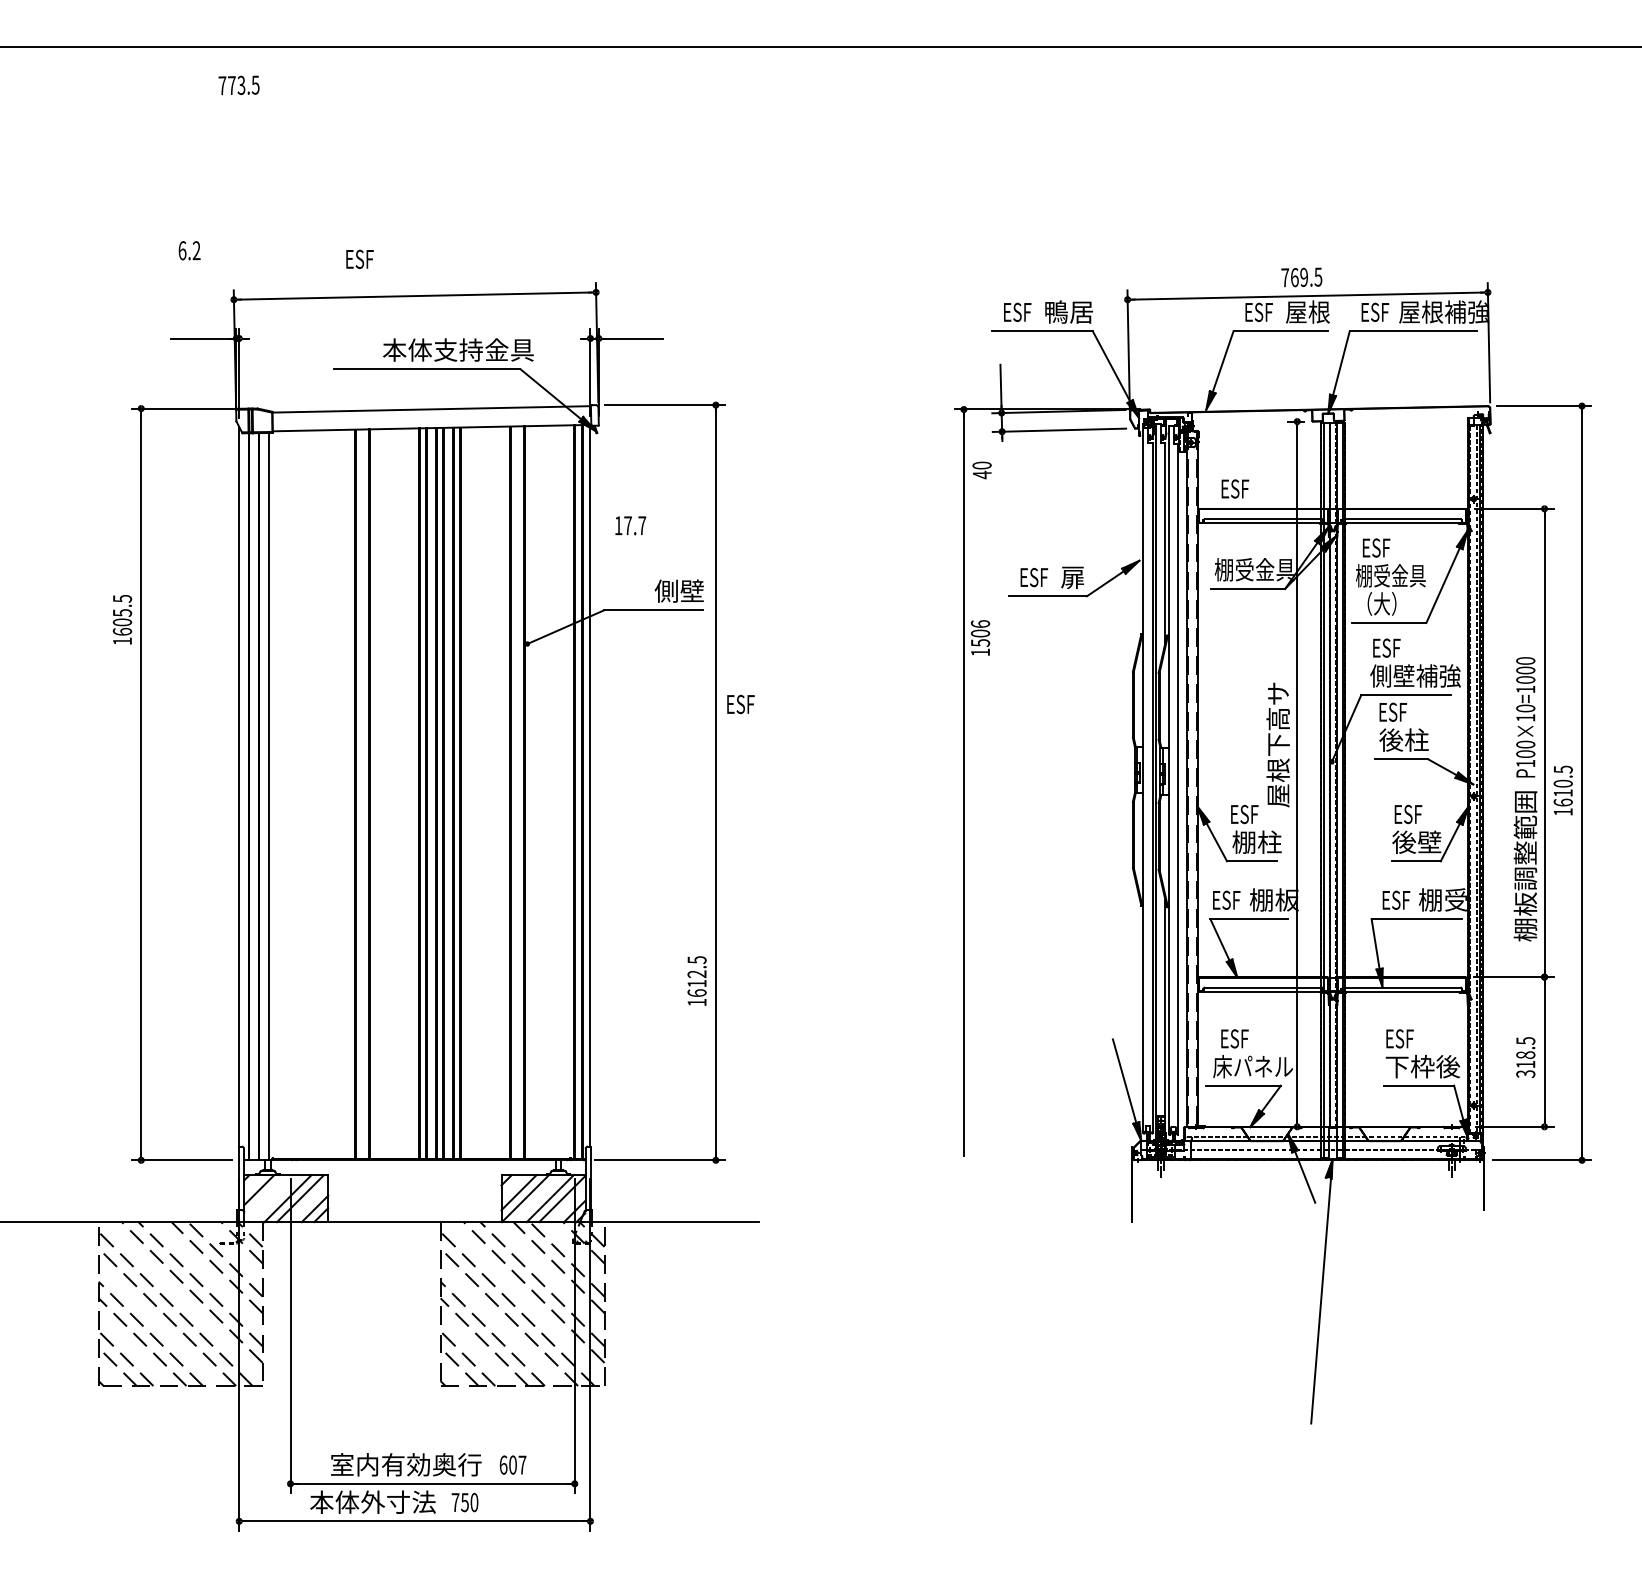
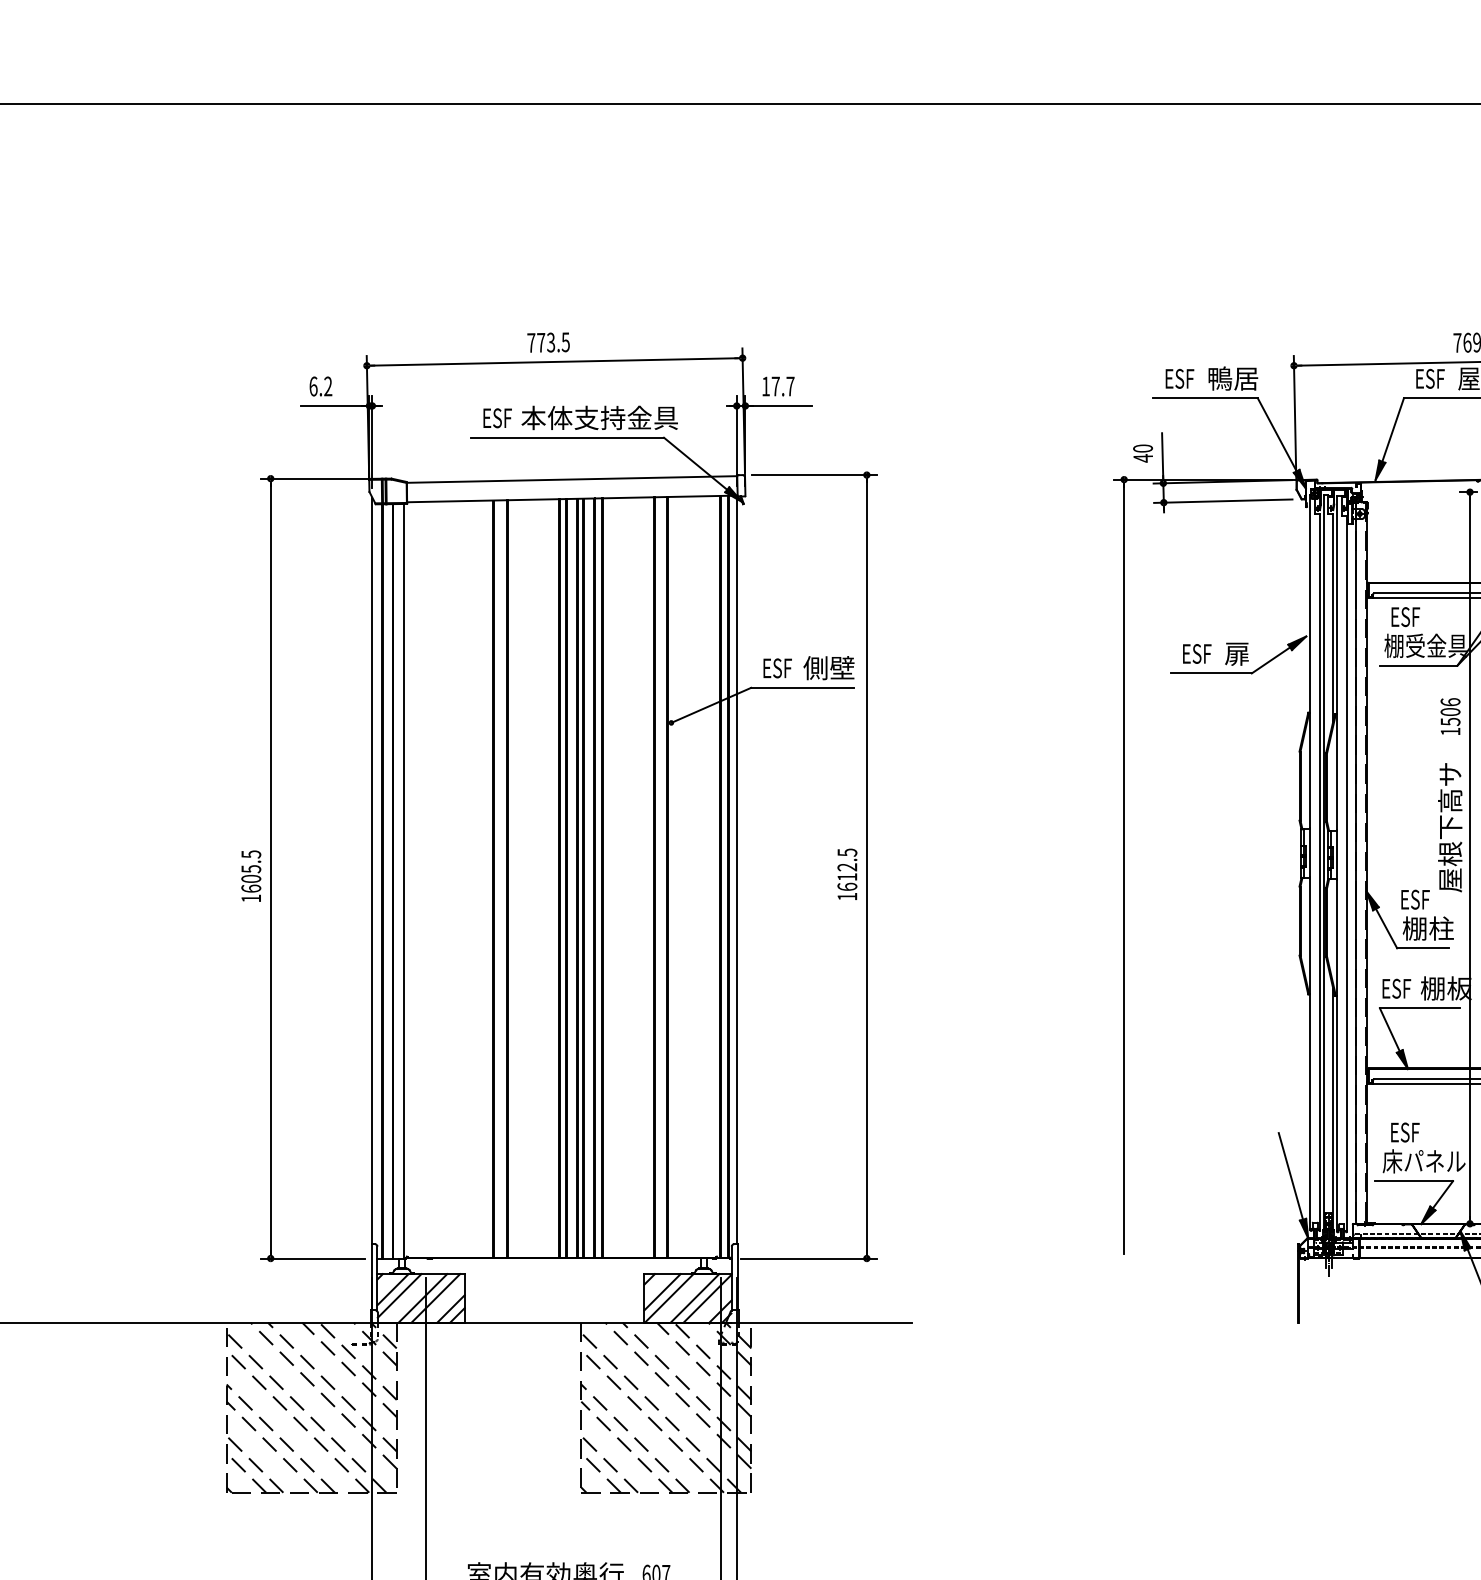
text: (238, 85) -> (548, 342), moved
text: (189, 250) -> (320, 386), moved
text: (359, 258) -> (497, 417), moved
text: (981, 470) -> (1142, 453), moved
text: (1235, 488) -> (1405, 616), moved
text: (630, 525) -> (778, 386), moved
text: (122, 619) -> (251, 875), moved
text: (980, 637) -> (1450, 716), moved
text: (740, 704) -> (777, 668), moved
text: (696, 980) -> (846, 873), moved
line: (265, 1196) -> (399, 1296), added

